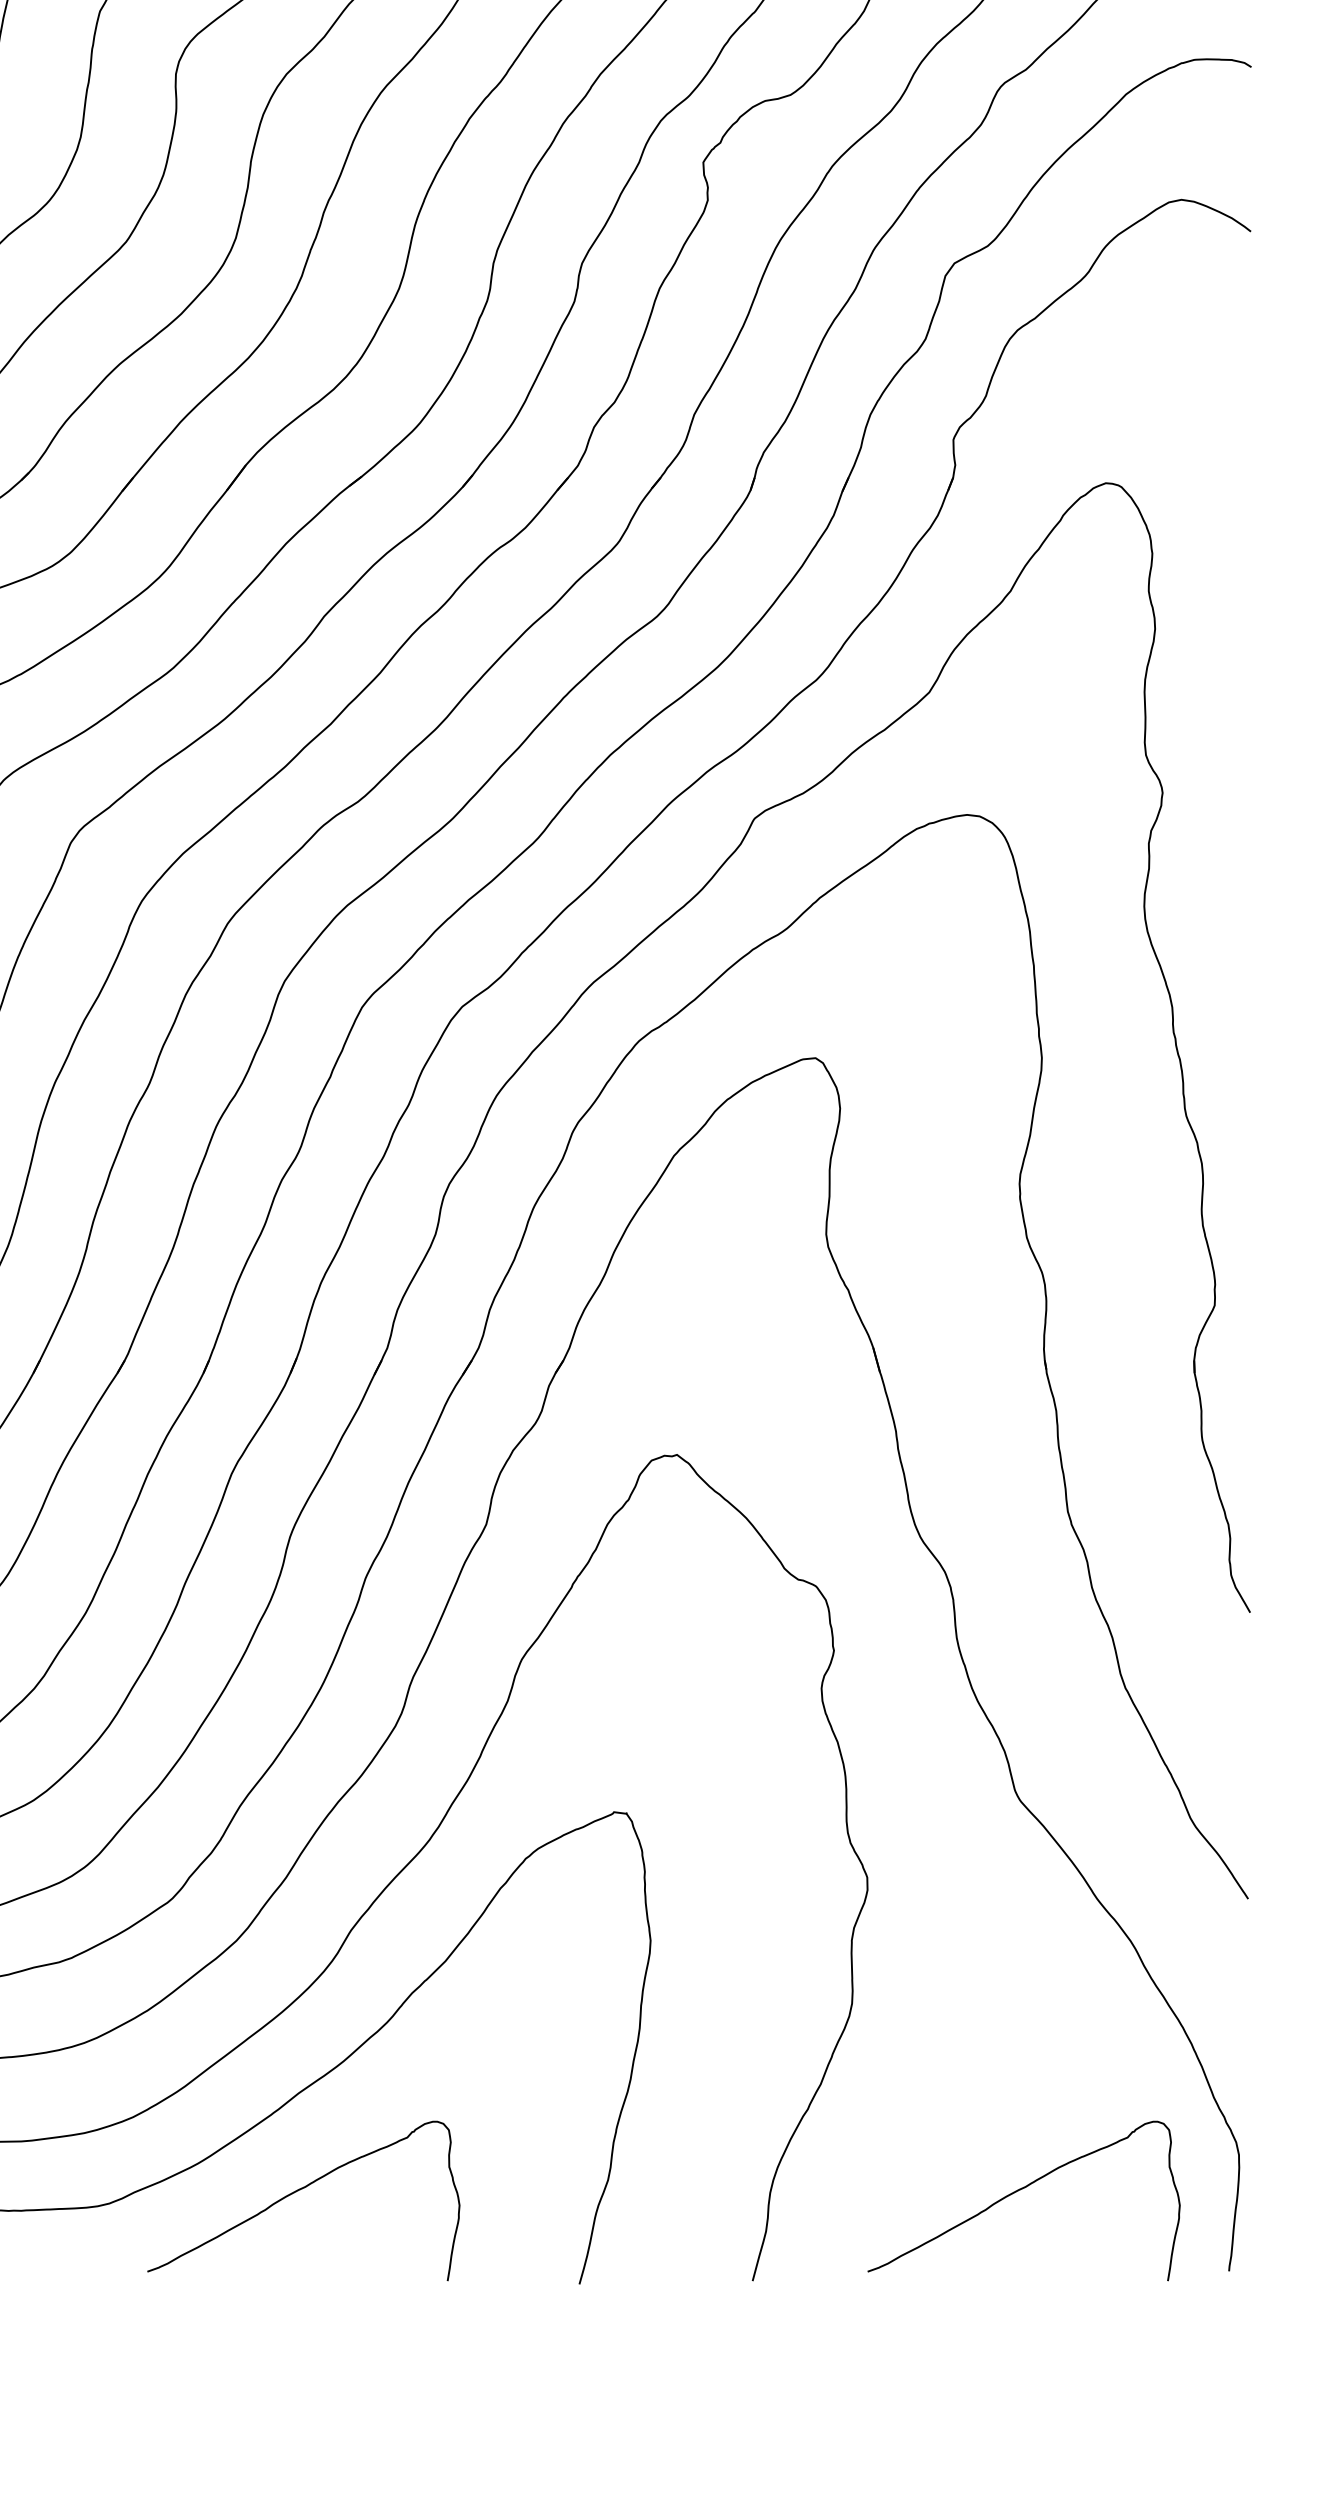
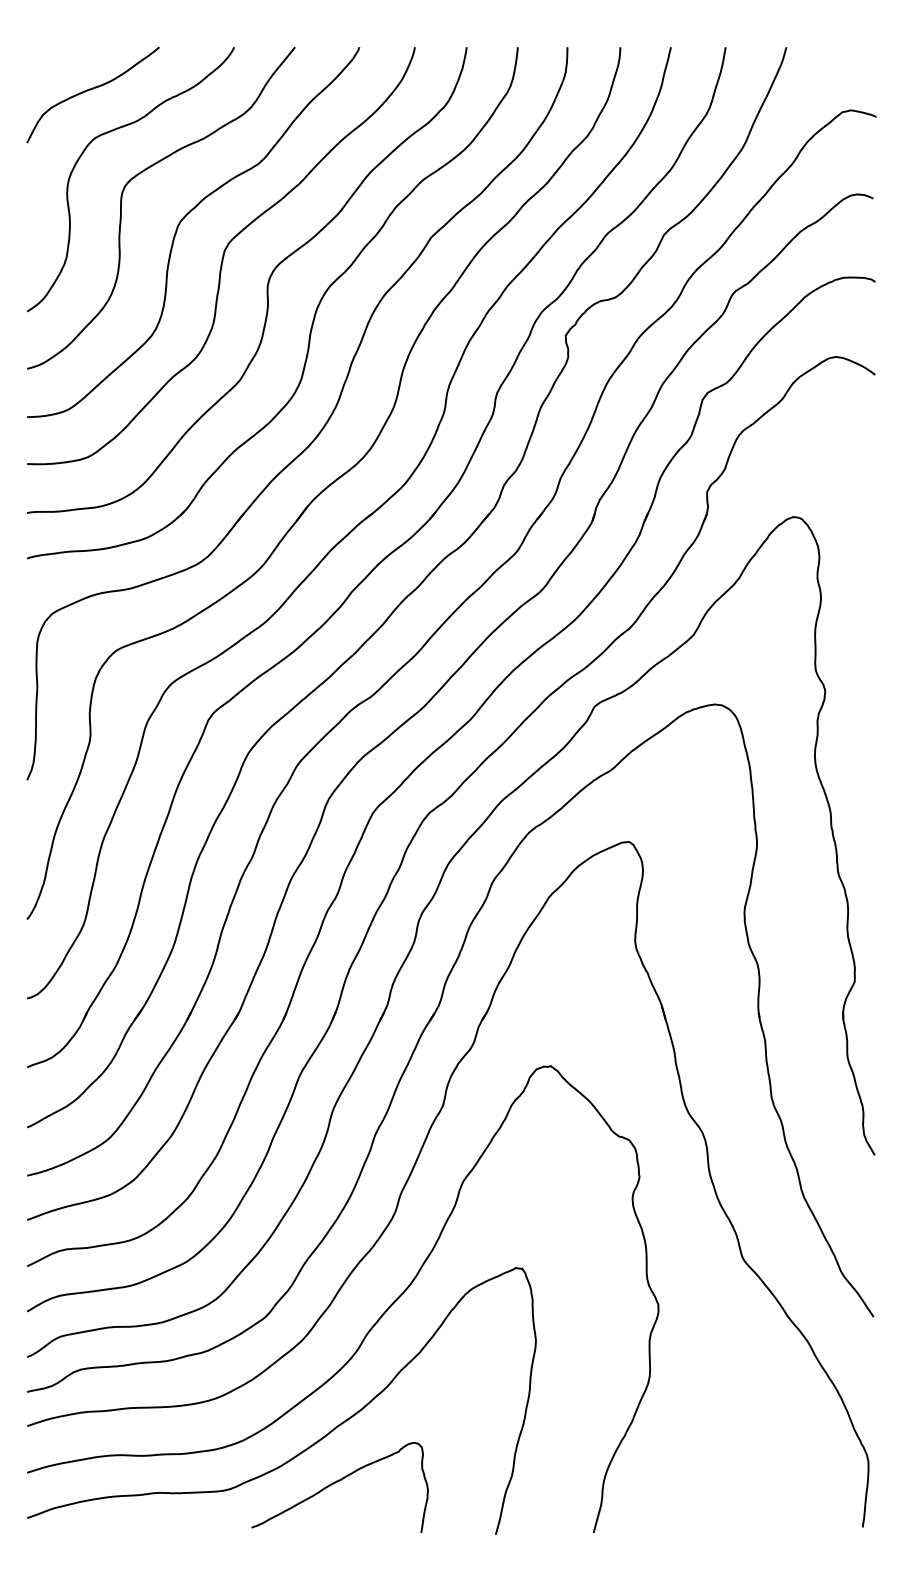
curve: (1019, 2191) -> (744, 1482), removed

